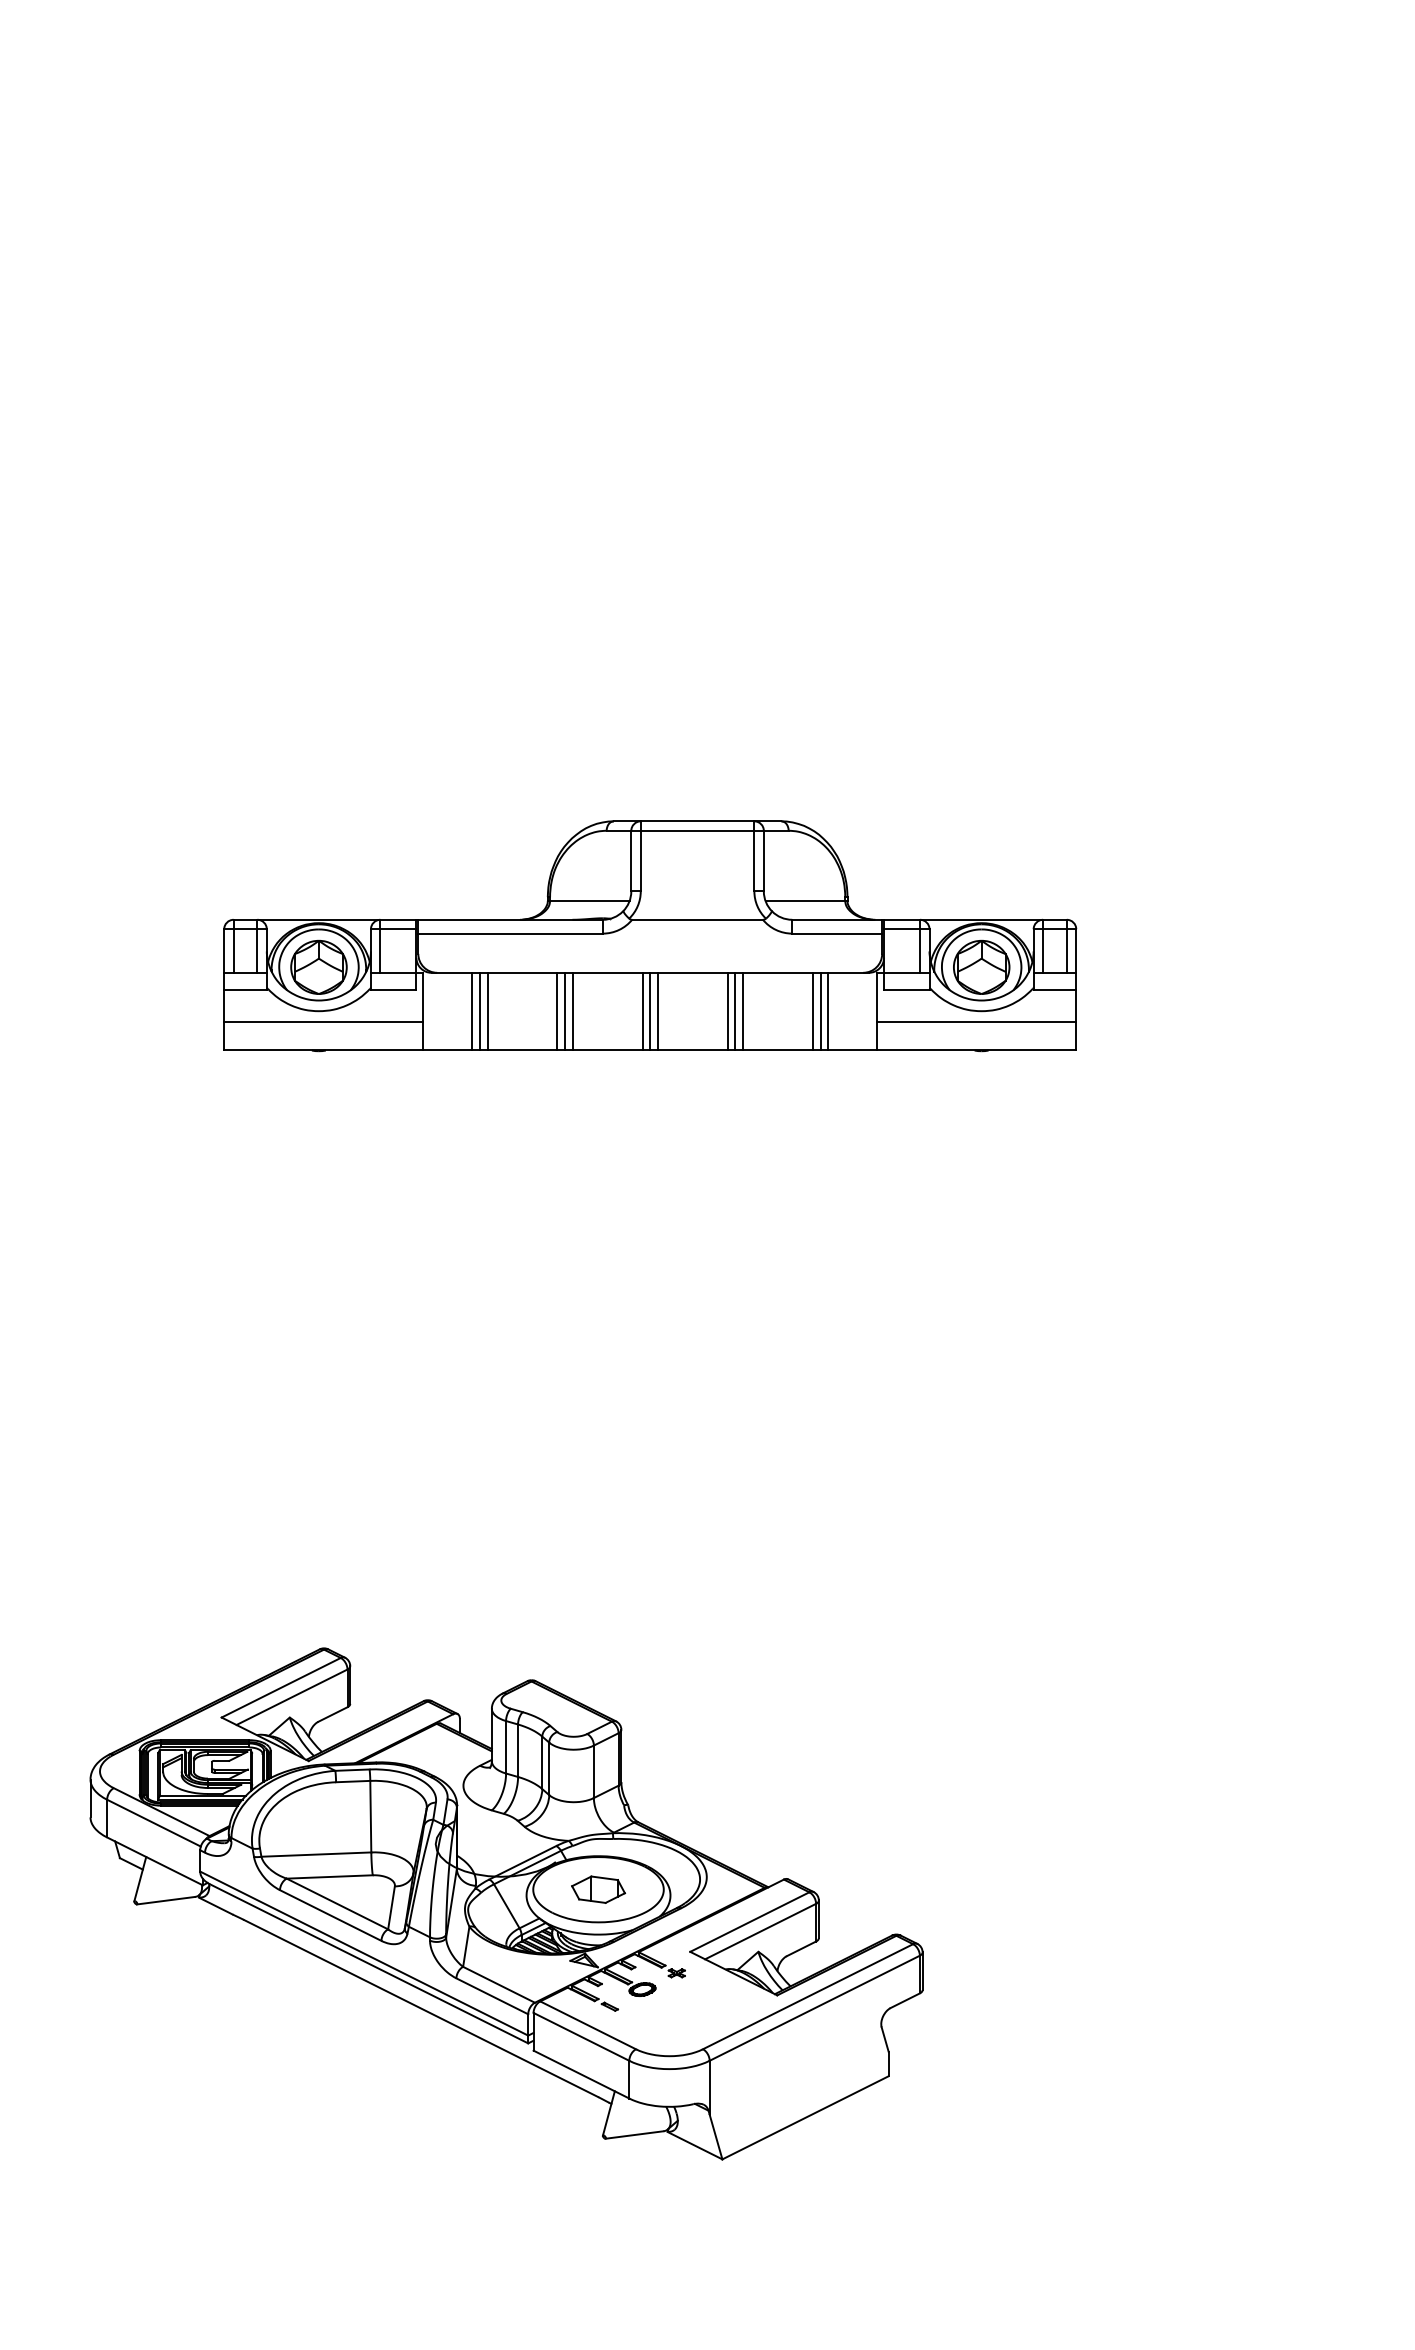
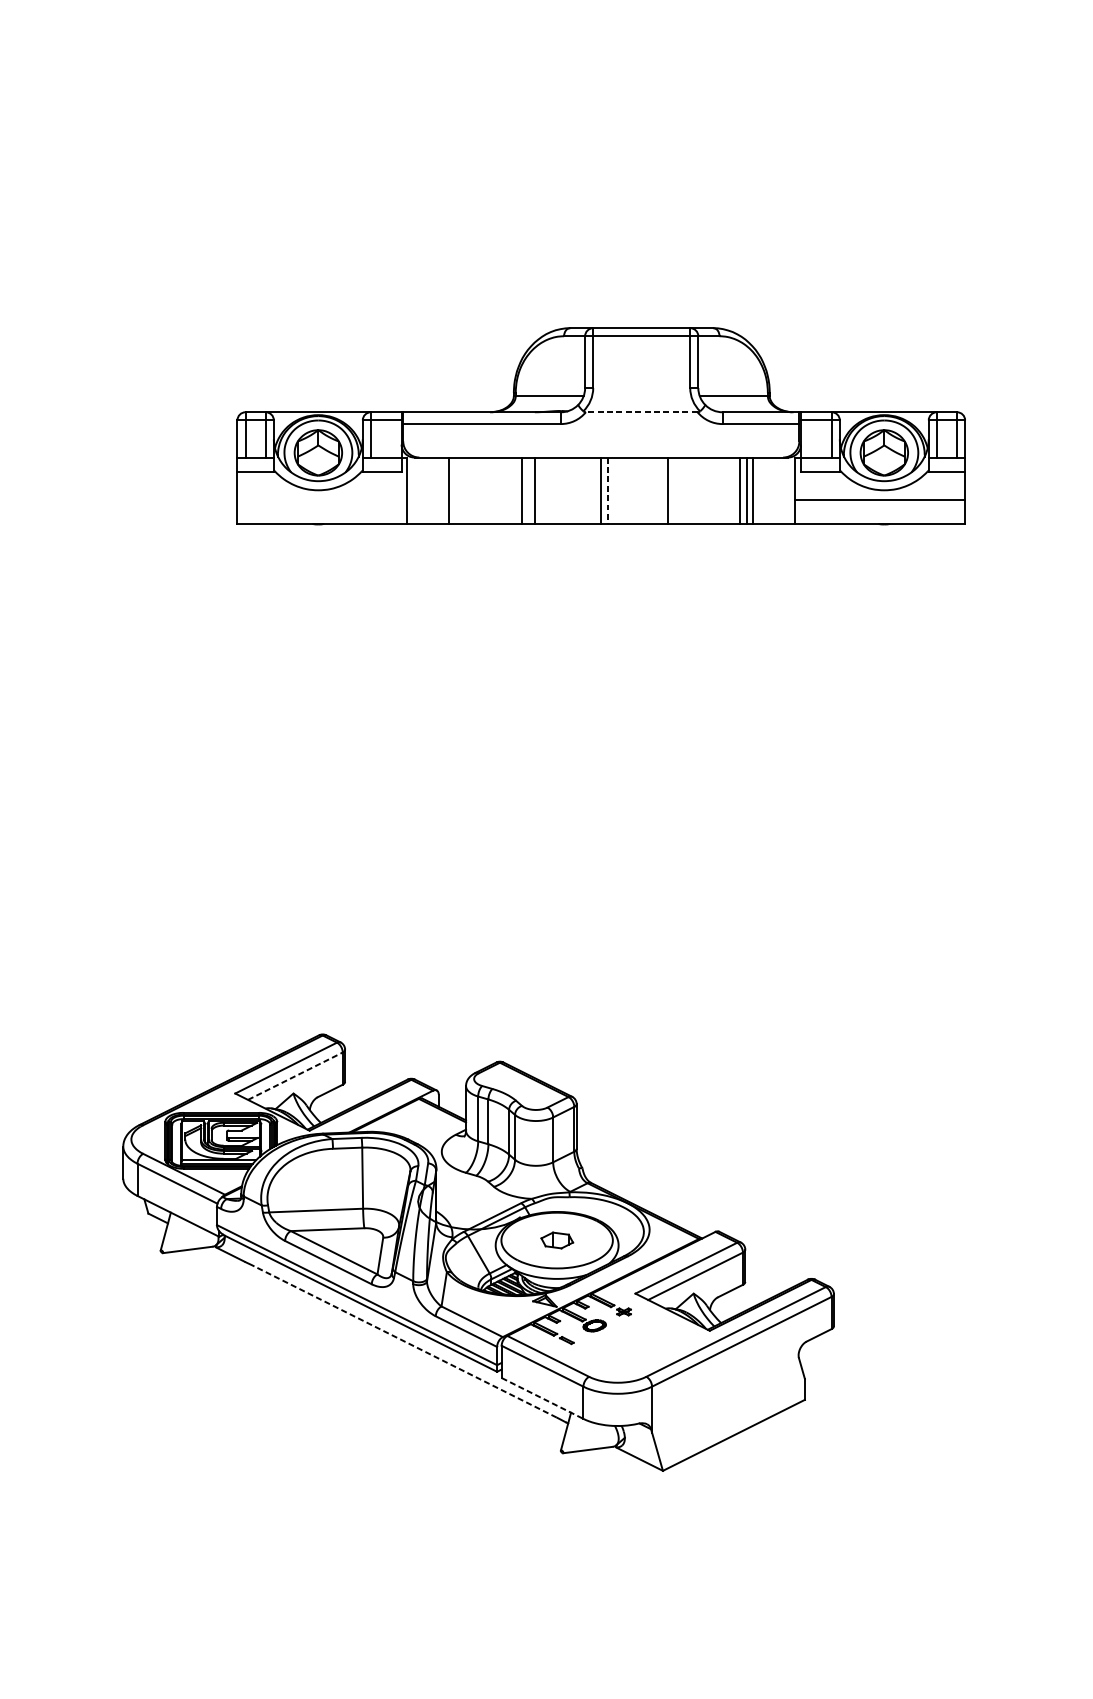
line: (697, 919) -> (641, 412), solid -> dashed
line: (479, 1011) -> (455, 490), removed
line: (487, 1011) -> (462, 490), removed
line: (565, 1011) -> (528, 490), removed
line: (642, 1011) -> (594, 490), removed
line: (658, 1011) -> (608, 490), solid -> dashed
line: (735, 1011) -> (674, 490), removed
line: (743, 1011) -> (680, 490), removed
line: (323, 1022) -> (322, 499), removed
line: (292, 1697) -> (295, 1076), solid -> dashed
part: (598, 1889) -> (557, 1240), size x0.7
line: (421, 2008) -> (405, 1342), solid -> dashed
line: (581, 2074) -> (542, 1398), solid -> dashed

